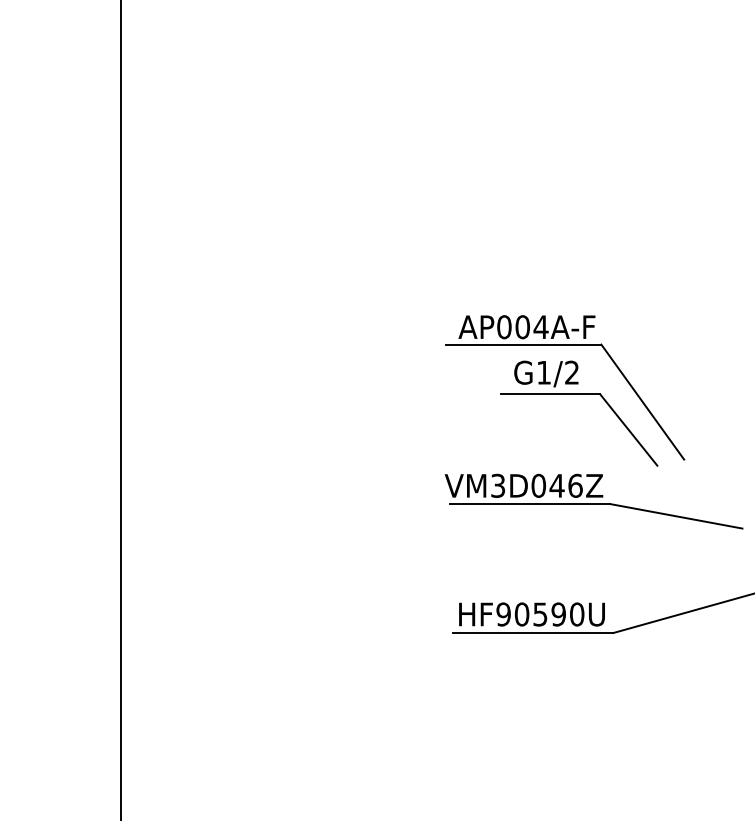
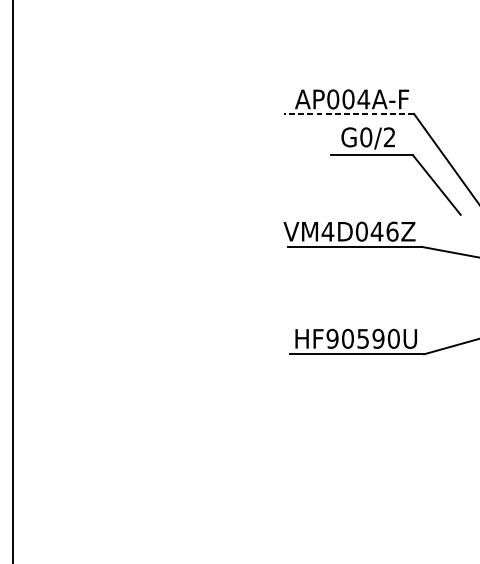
line: (523, 344) -> (349, 113), solid -> dashed
text: (543, 372) -> (365, 137), G1/2 -> G0/2
text: (497, 485) -> (327, 231), VM3D046Z -> VM4D046Z

